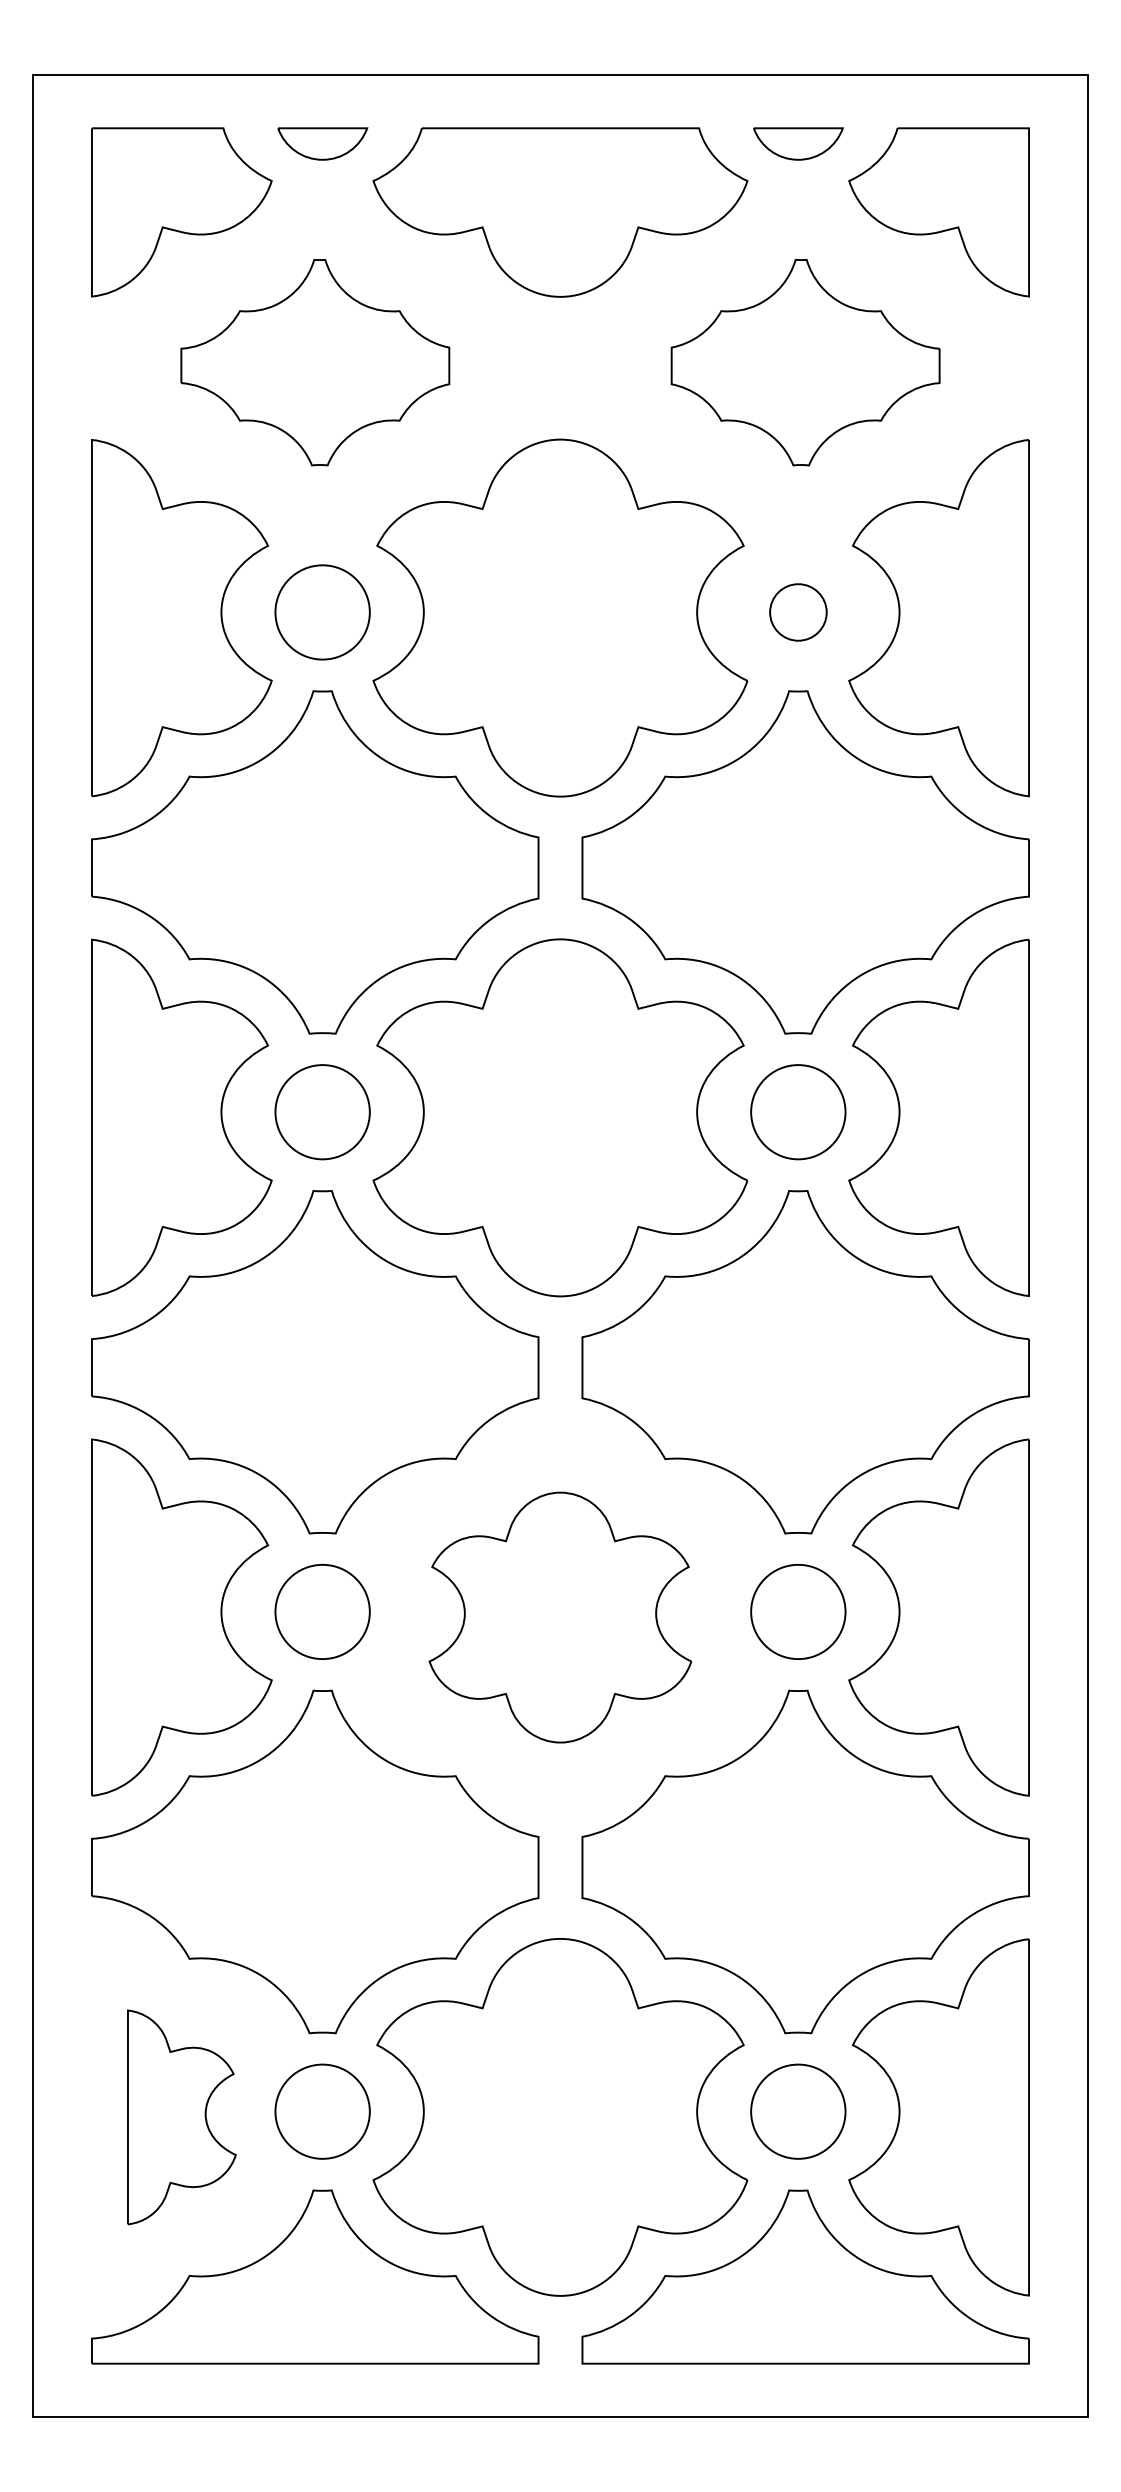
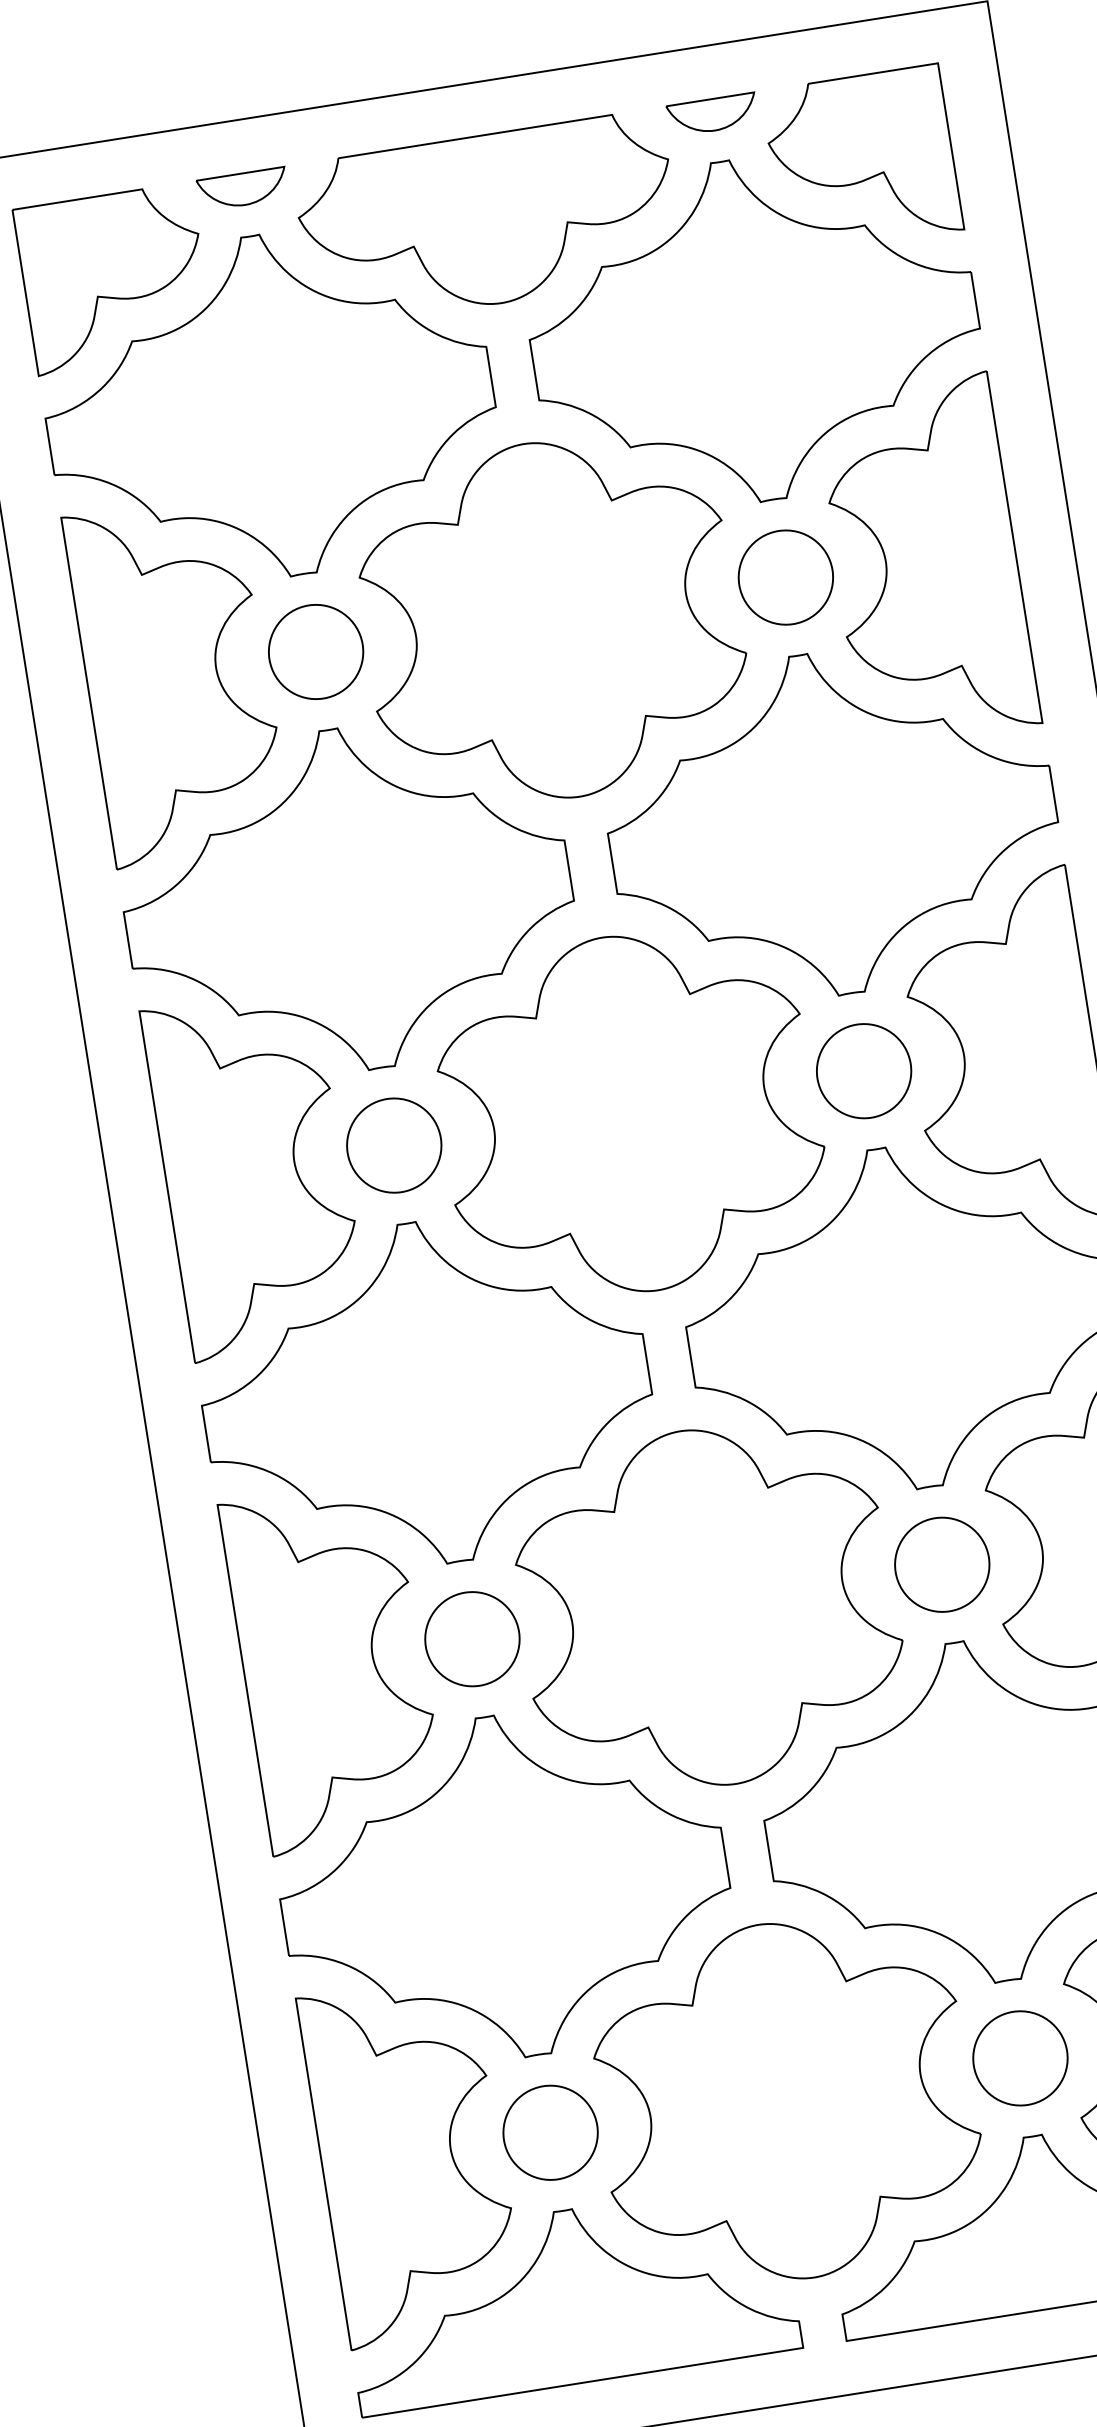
part: (315, 362) -> (269, 406), size x1.67
part: (805, 362) -> (753, 329), size x1.67
part: (798, 612) -> (786, 577), size x1.67
part: (560, 1617) -> (708, 1607), size x1.43
part: (181, 2117) -> (412, 2160), size x1.67

